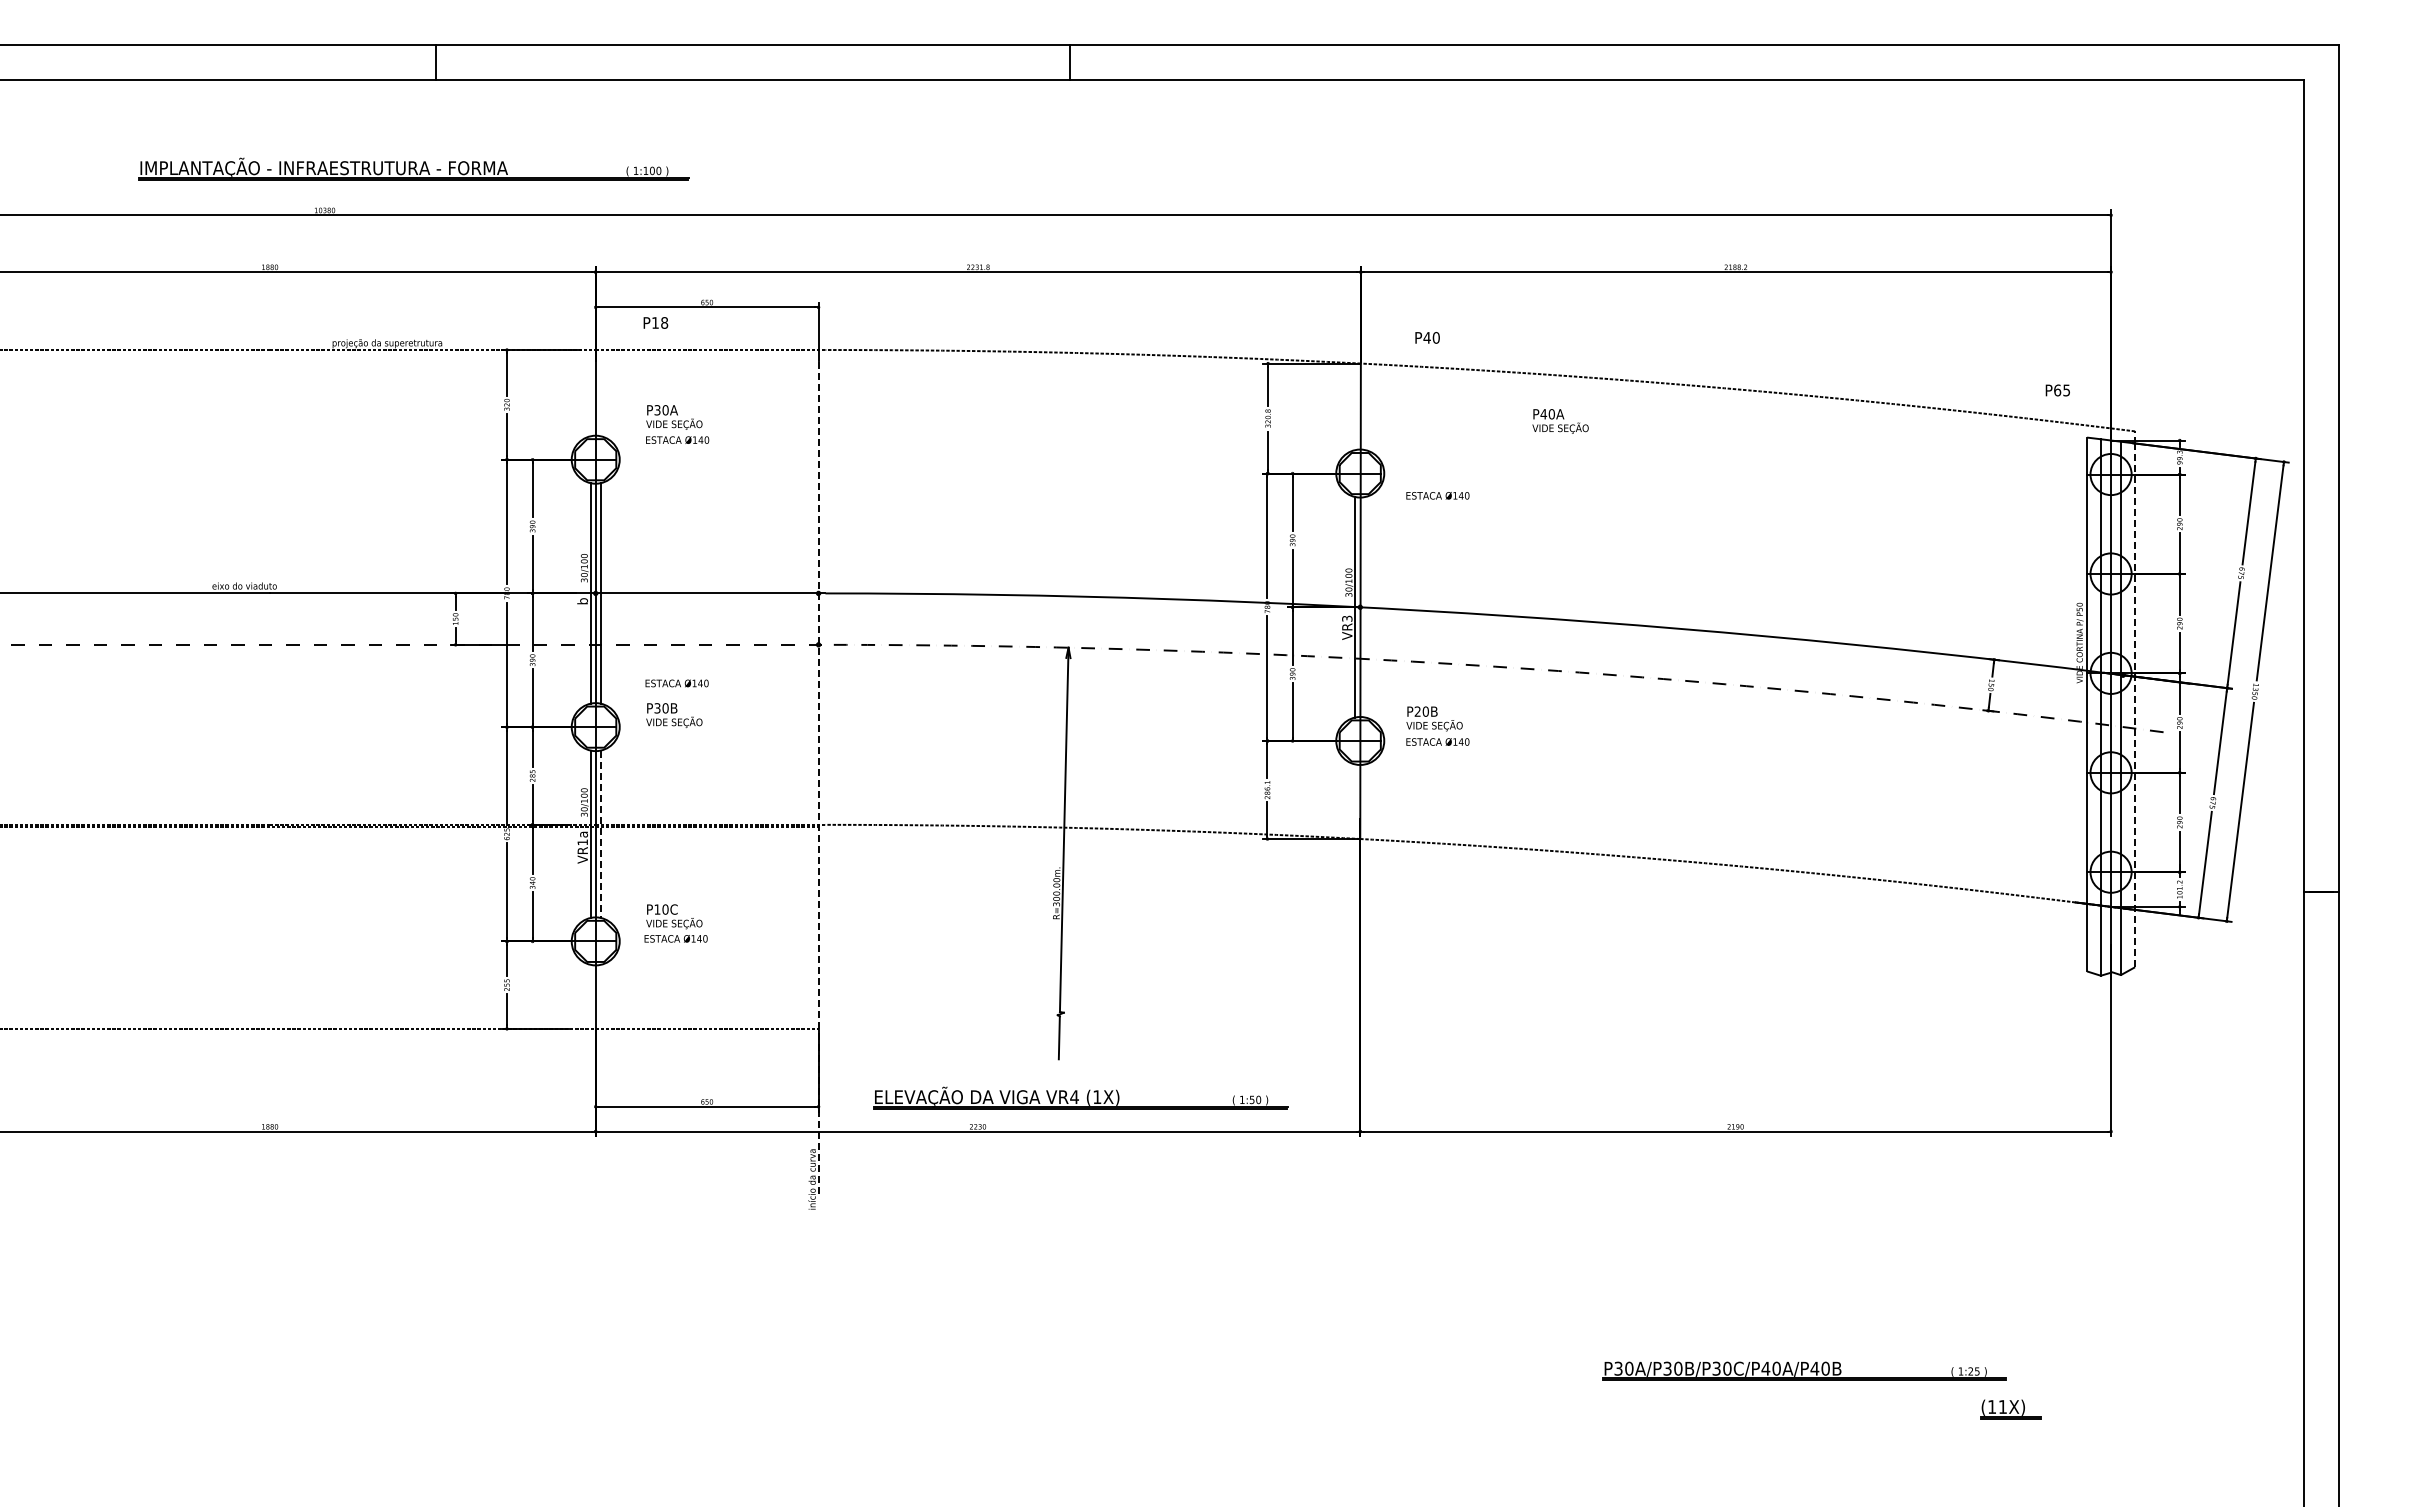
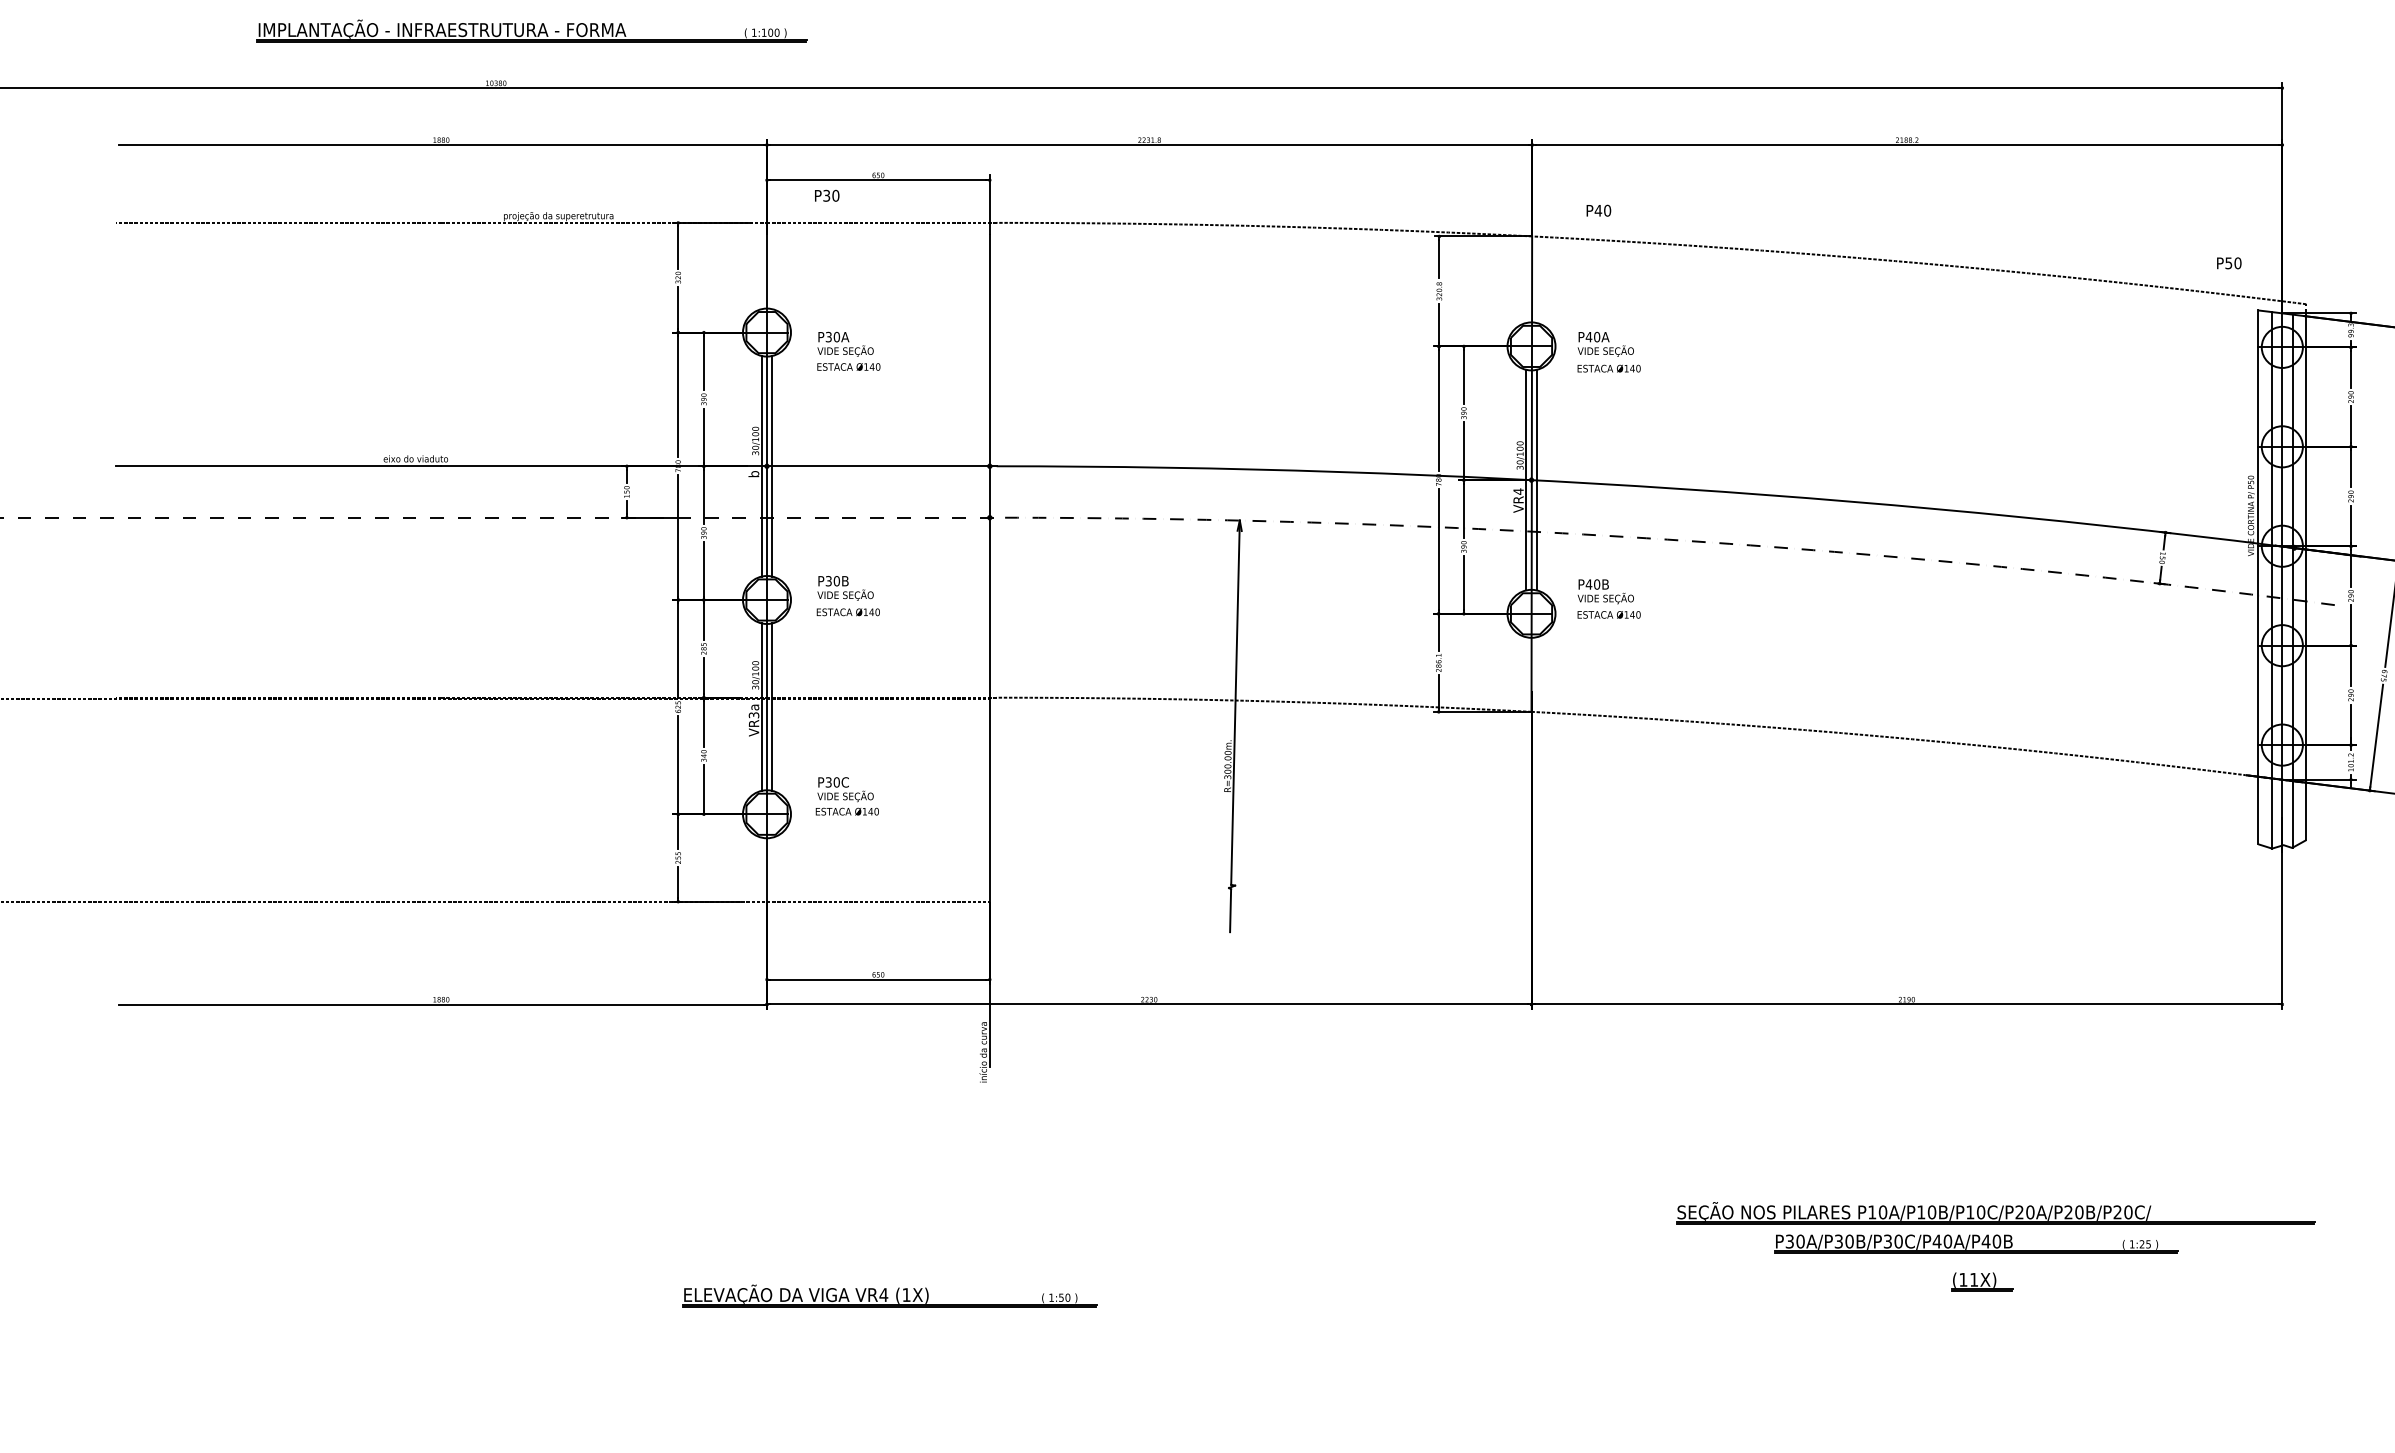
part: (413, 168) -> (531, 30), moved
text: (660, 322) -> (831, 195), P18 -> P30
text: (2062, 390) -> (2233, 263), P65 -> P50
text: (1560, 421) -> (1605, 344), moved
text: (677, 424) -> (848, 351), moved
line: (1365, 607) -> (1536, 480), added
text: (1347, 618) -> (1518, 491), VR3 -> VR4
text: (676, 683) -> (847, 612), moved
line: (2135, 705) -> (2306, 578), dashed -> solid
text: (1417, 711) -> (1588, 584), P20B -> P40B
line: (818, 778) -> (989, 651), dashed -> solid
line: (600, 834) -> (771, 707), dashed -> solid
text: (582, 842) -> (753, 715), VR1a -> VR3a
text: (657, 909) -> (828, 782), P10C -> P30C
part: (1080, 1097) -> (889, 1295), moved
part: (1823, 1340) -> (1994, 1213), added
part: (2010, 1409) -> (1981, 1282), moved

